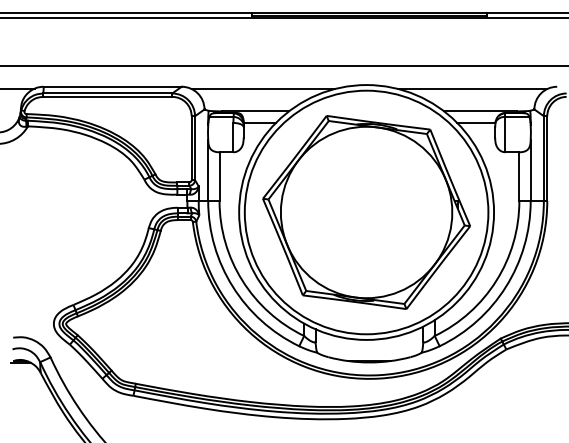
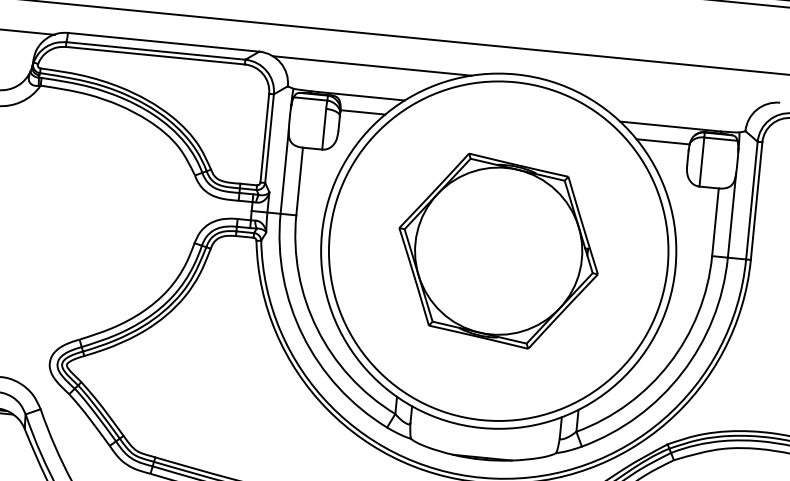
line: (472, 89) -> (662, 95), removed
part: (366, 212) -> (498, 251), size x0.7

